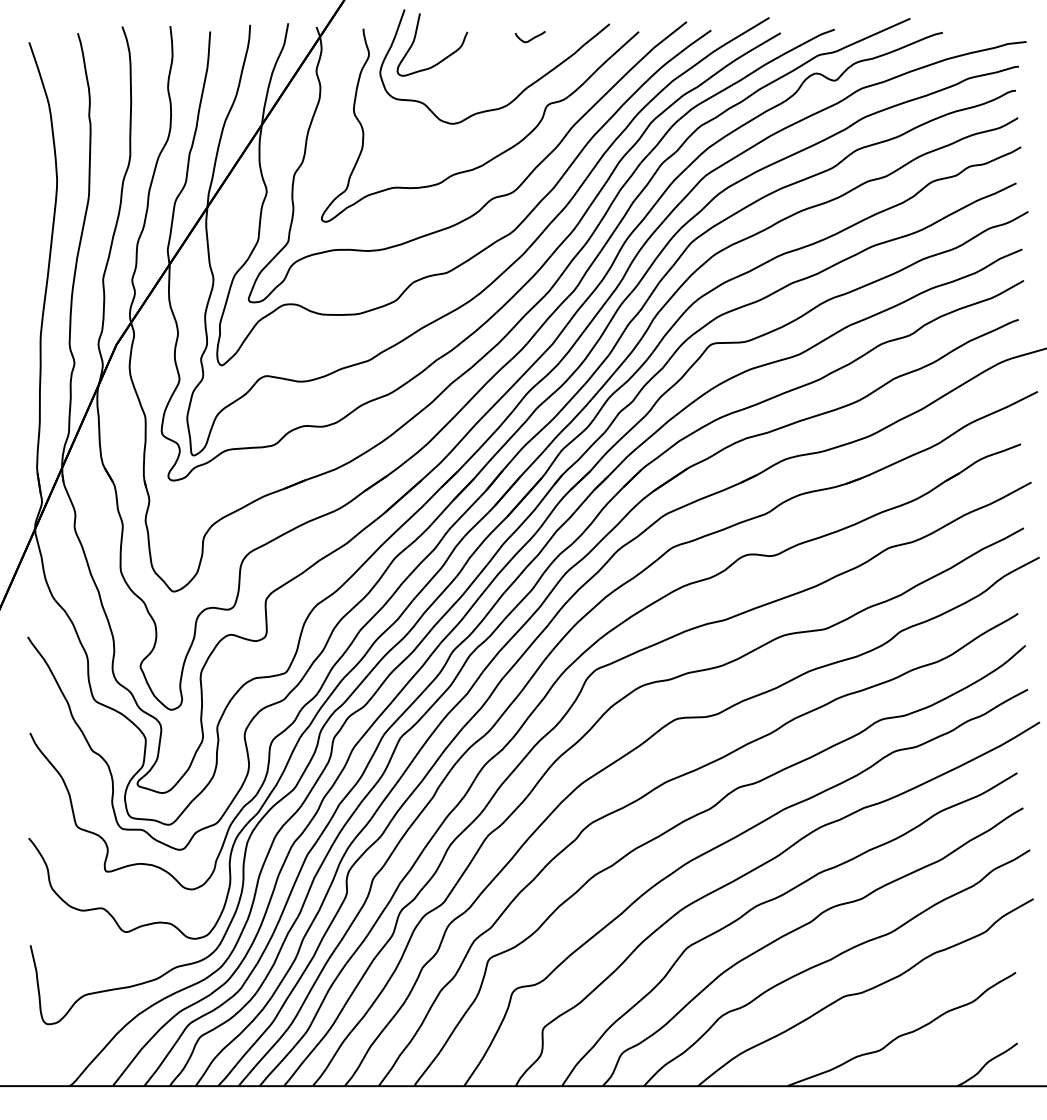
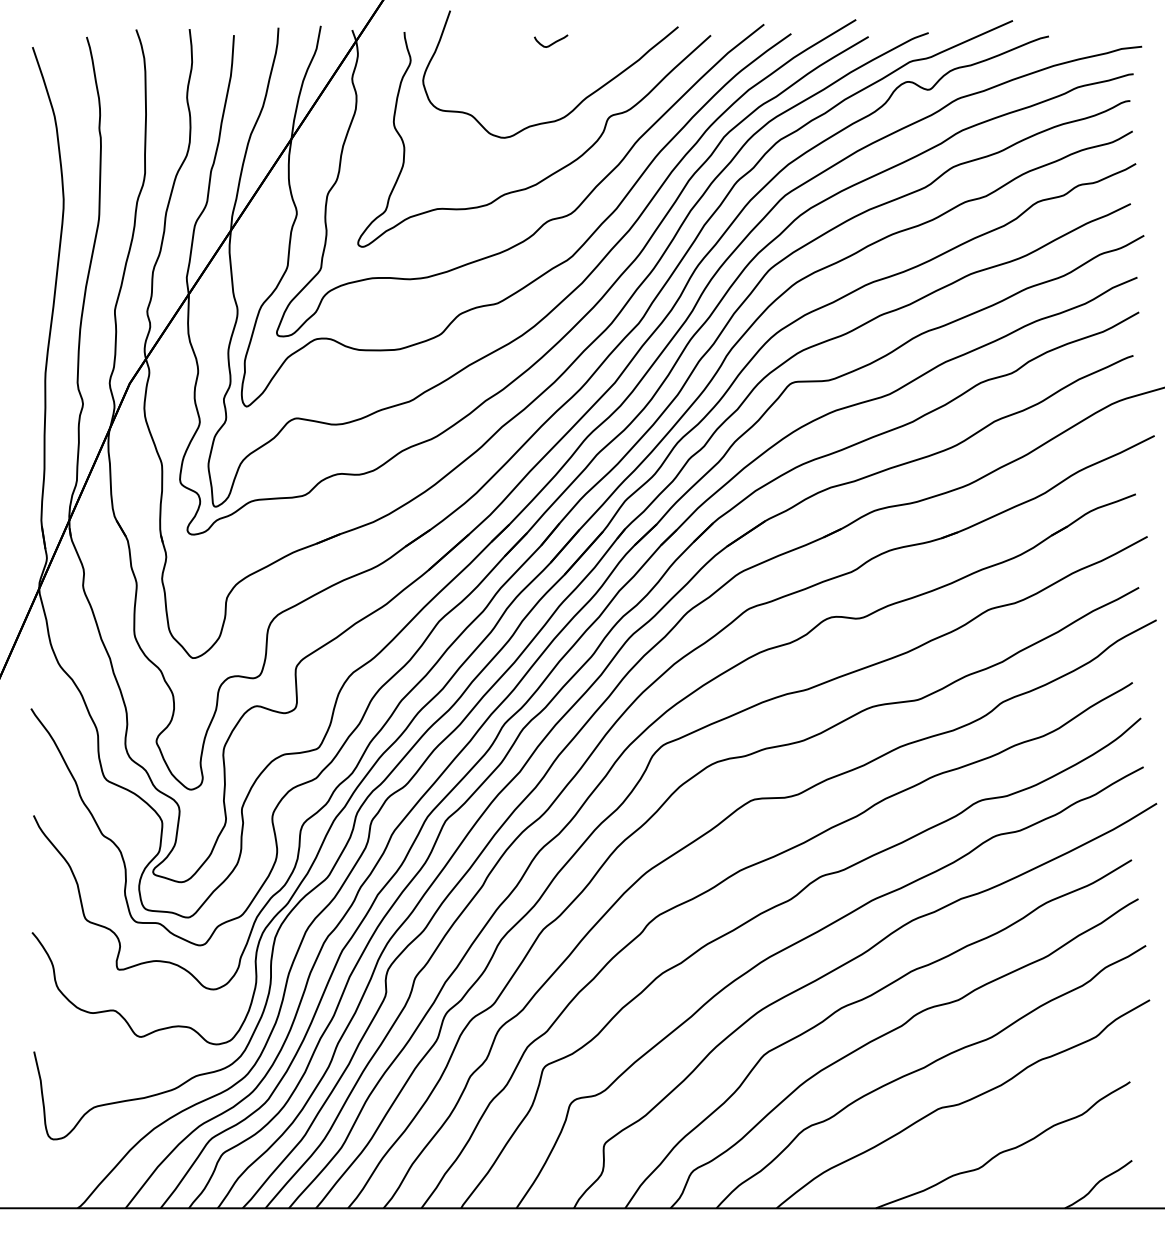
curve: (415, 39) -> (462, 43), removed
curve: (529, 39) -> (550, 43), moved

